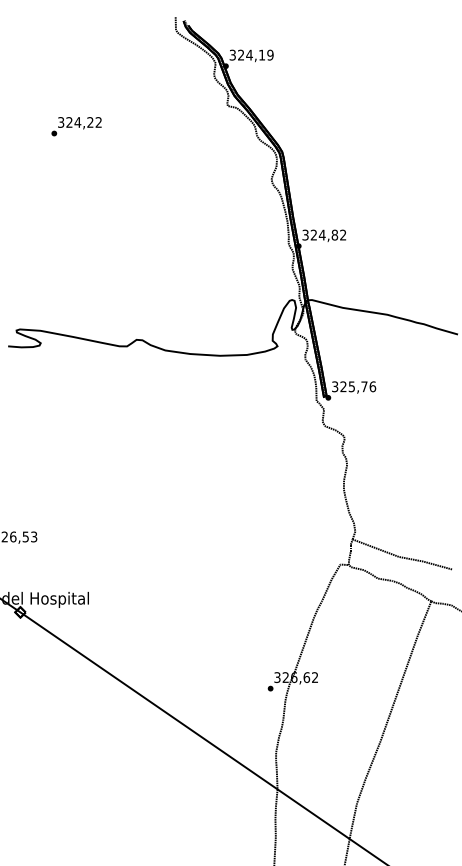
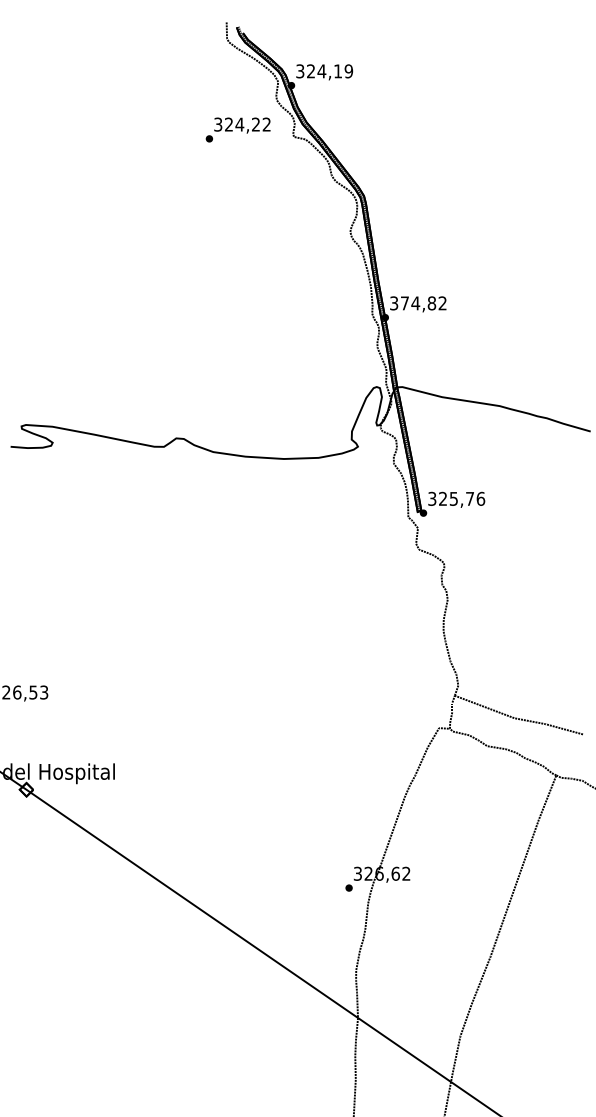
text: (76, 126) -> (238, 129), moved
text: (313, 234) -> (404, 302), 324,82 -> 374,82

